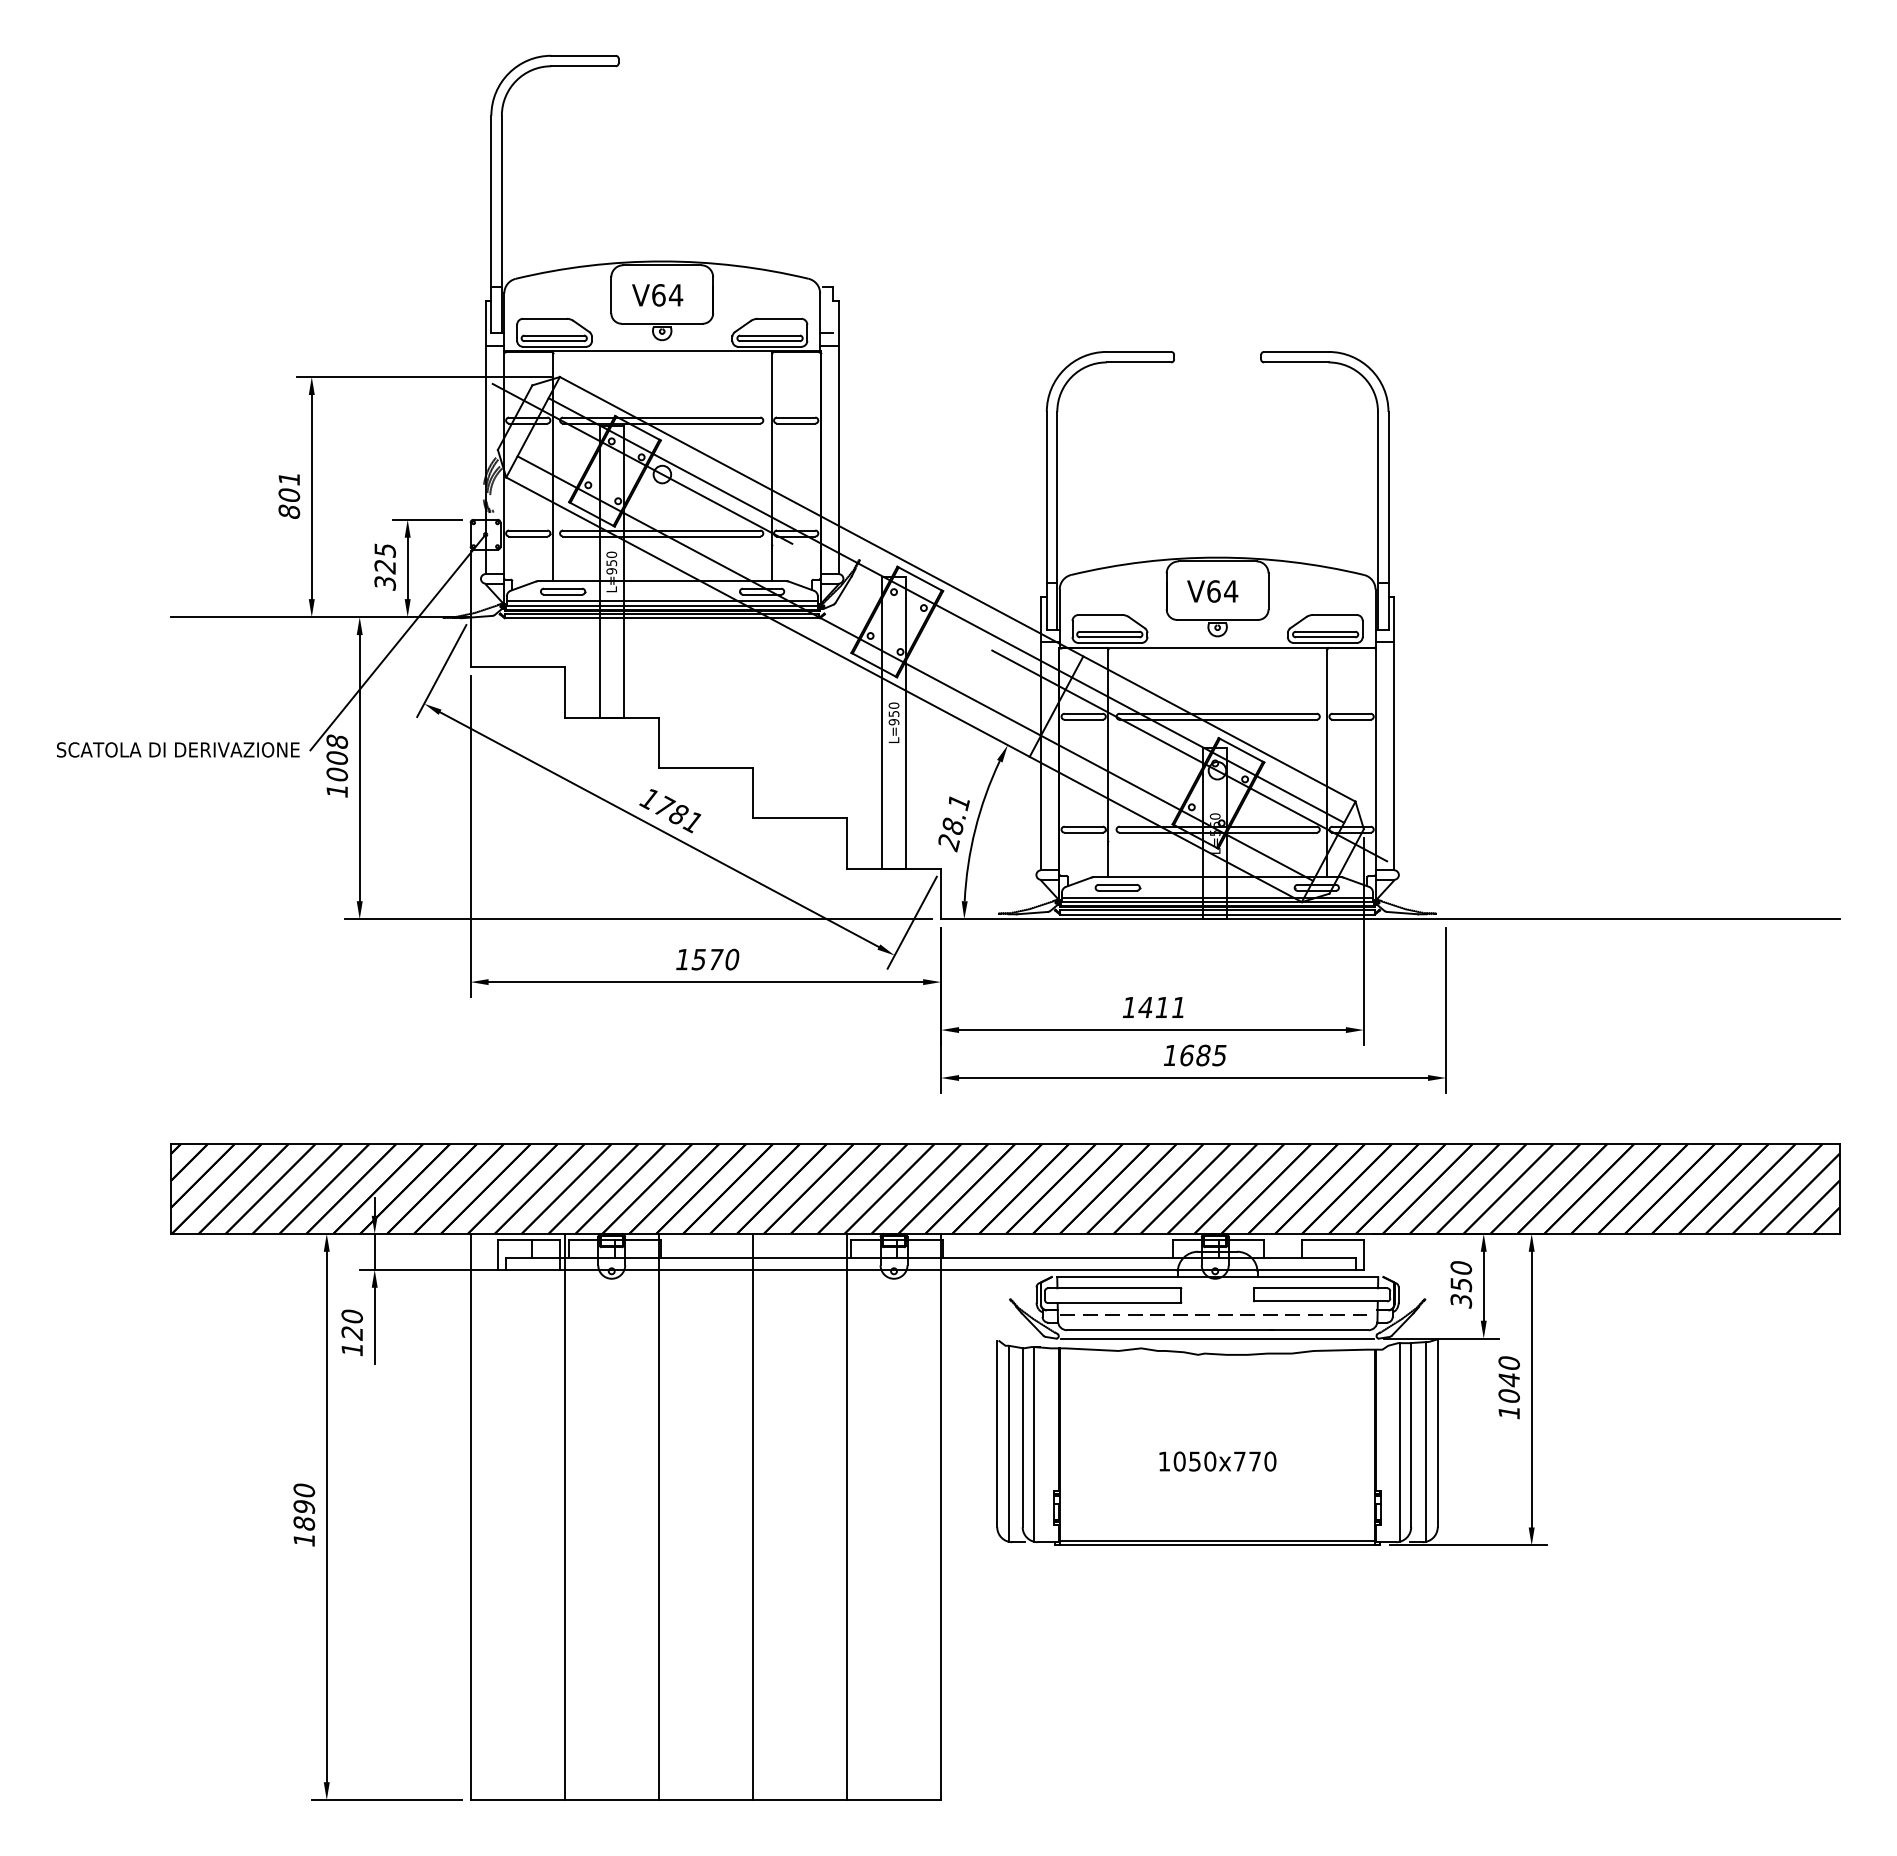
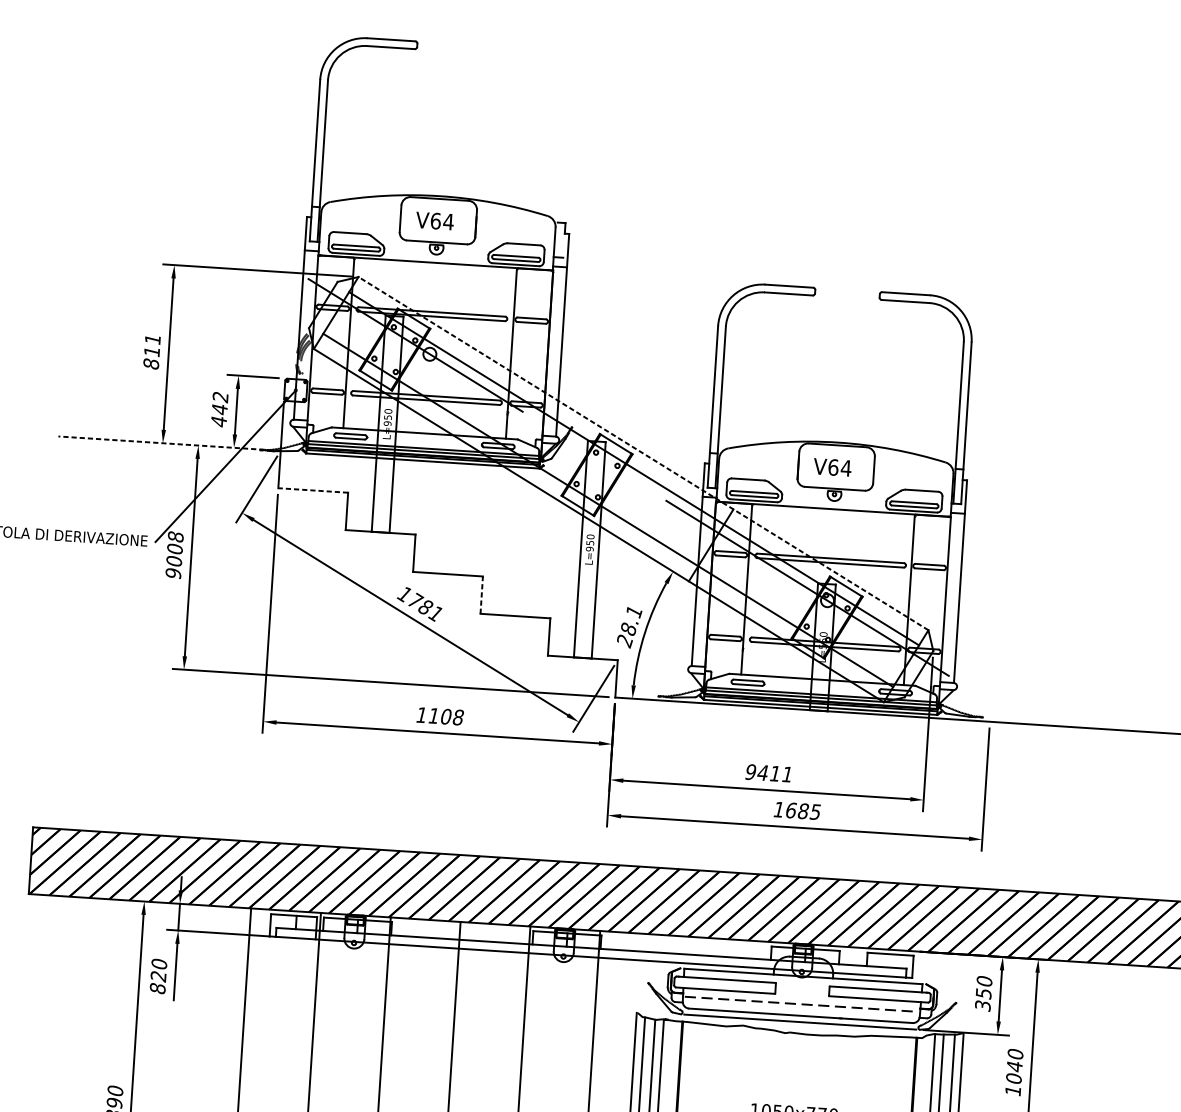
text: (289, 494) -> (152, 351), 801 -> 811
text: (384, 566) -> (219, 409), 325 -> 442
line: (957, 589) -> (643, 453), solid -> dashed
line: (320, 617) -> (169, 443), solid -> dashed
line: (517, 667) -> (313, 490), solid -> dashed
text: (337, 790) -> (173, 573), 1008 -> 9008
line: (752, 792) -> (481, 594), solid -> dashed
text: (715, 959) -> (446, 716), 1570 -> 1108
text: (1129, 1007) -> (750, 772), 1411 -> 9411
text: (352, 1349) -> (157, 988), 120 -> 820

